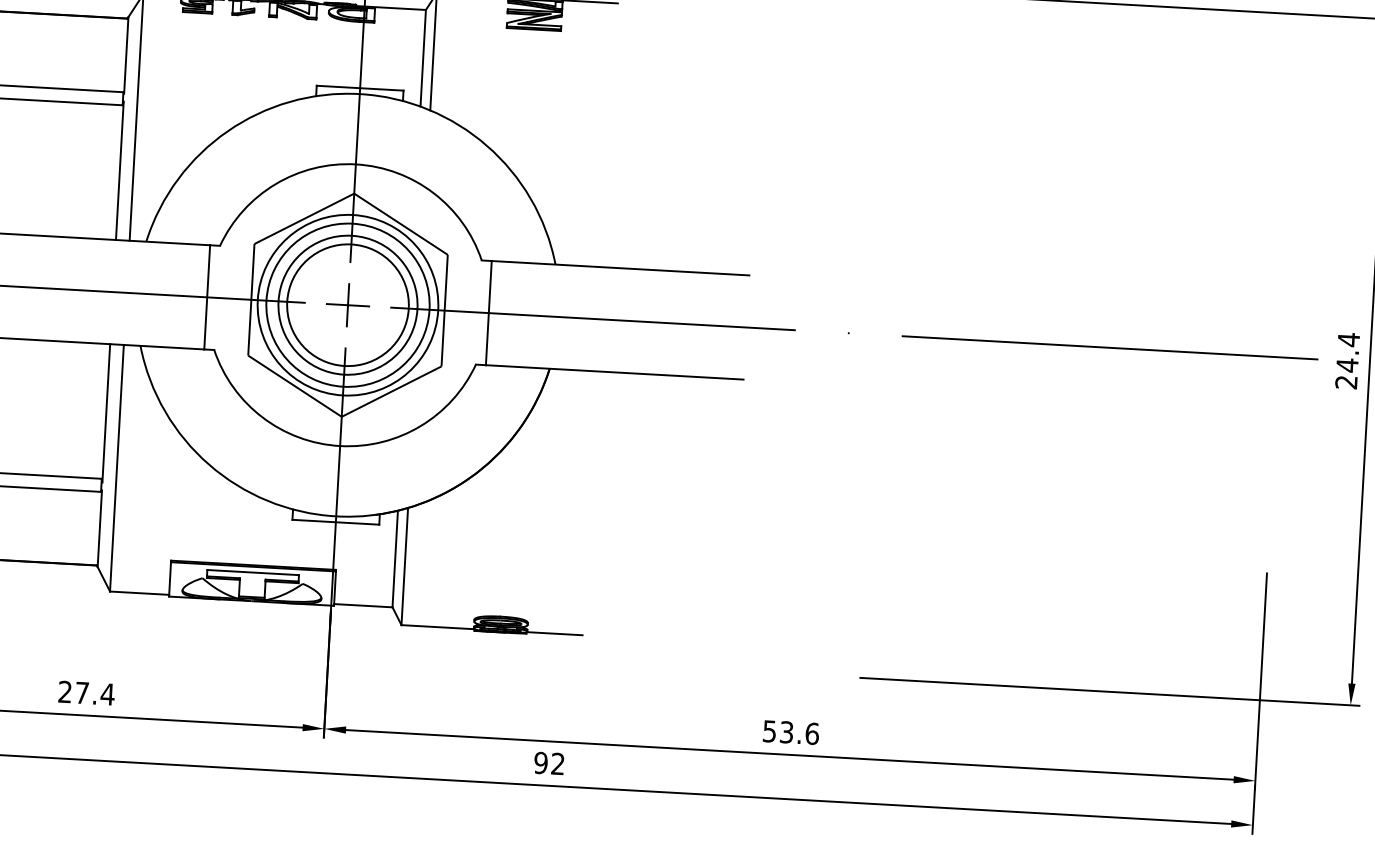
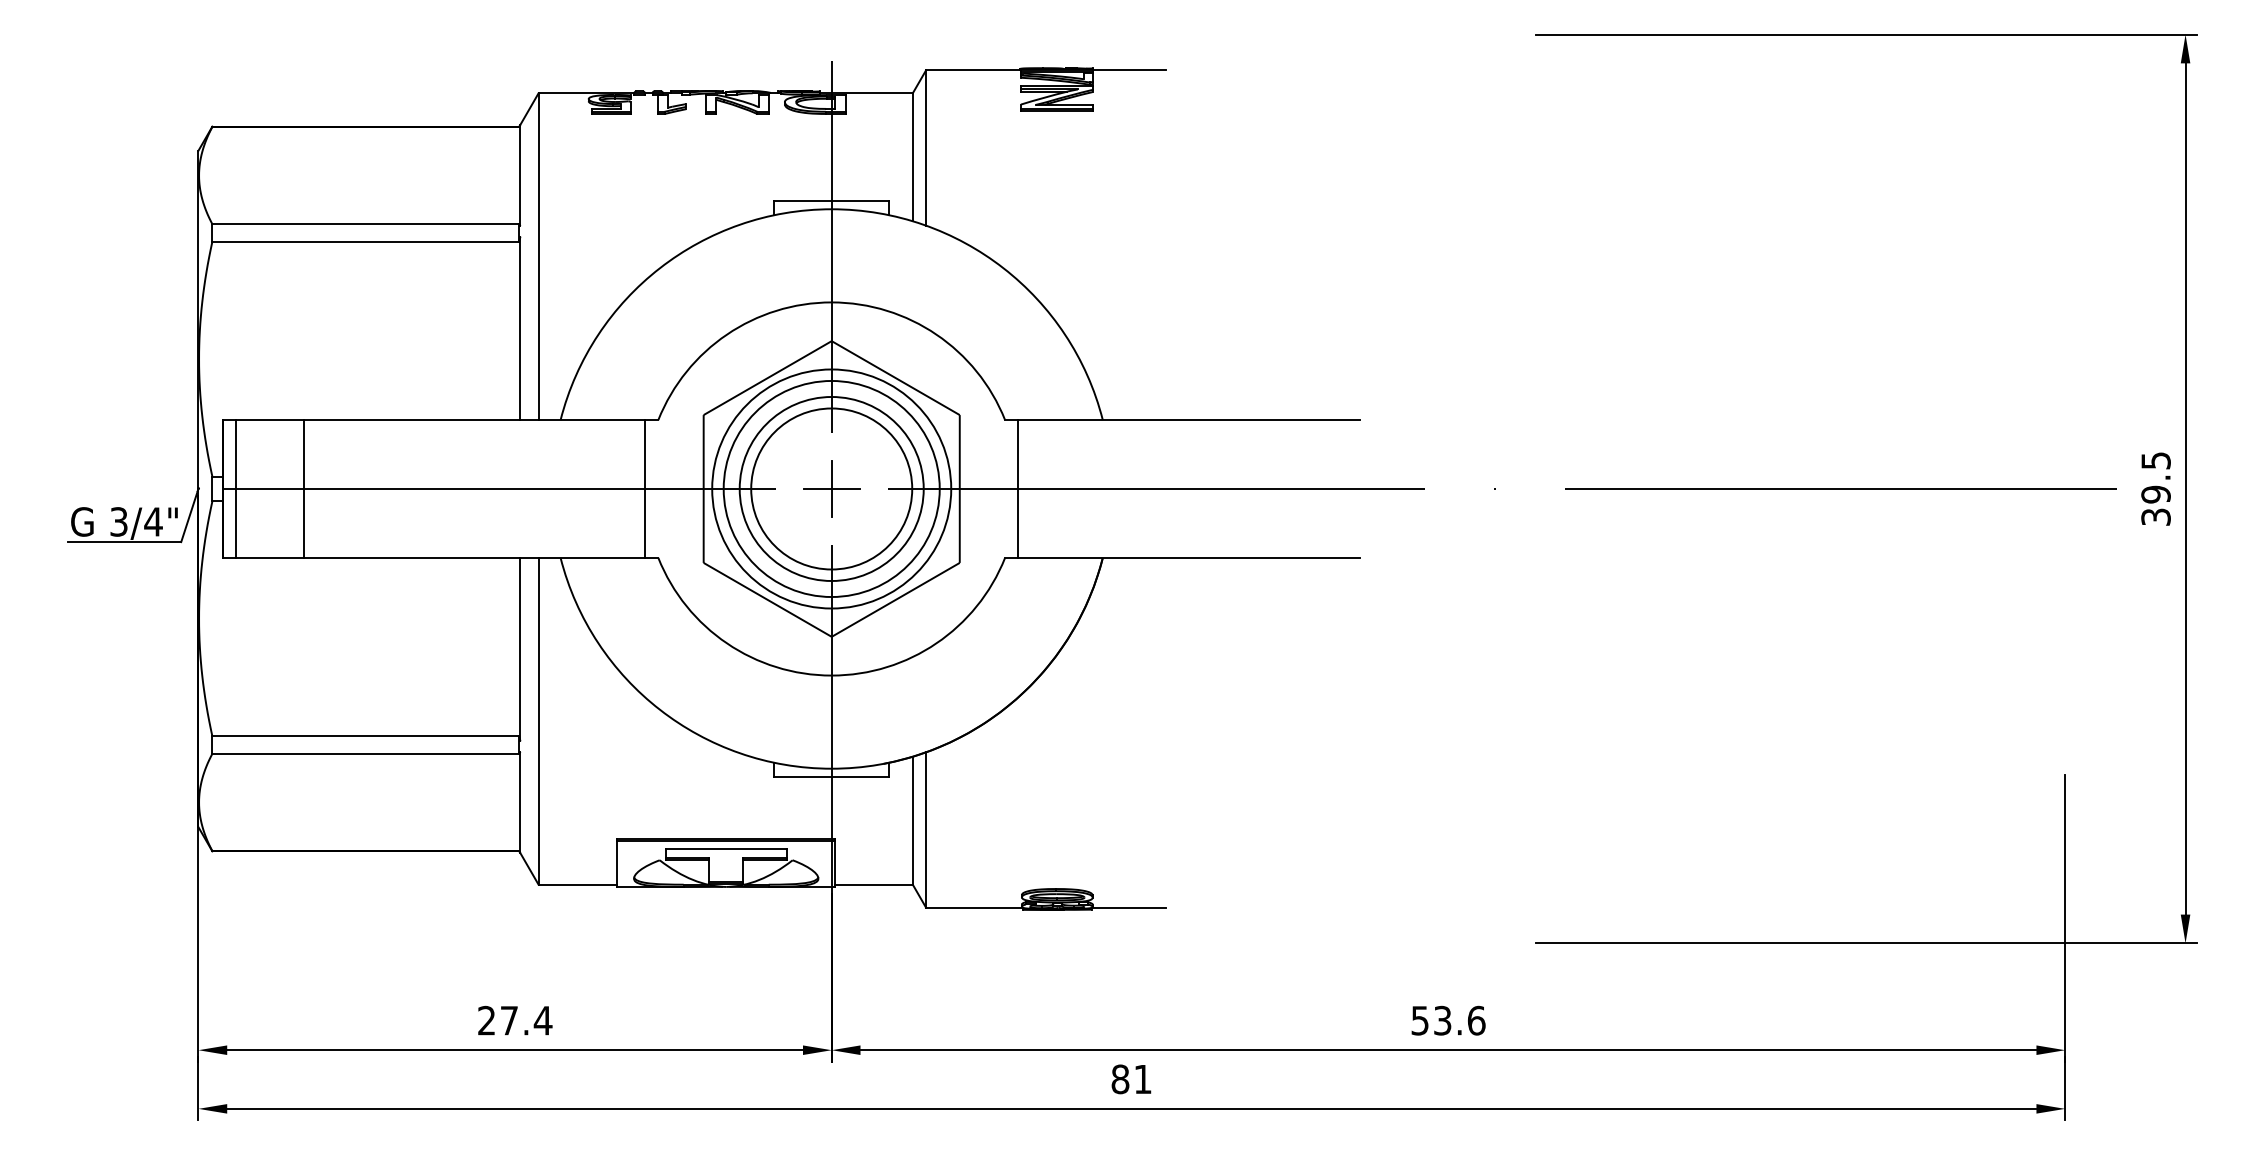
text: (1347, 360) -> (2155, 488), 24.4 -> 39.5
text: (549, 763) -> (1131, 1079), 92 -> 81

